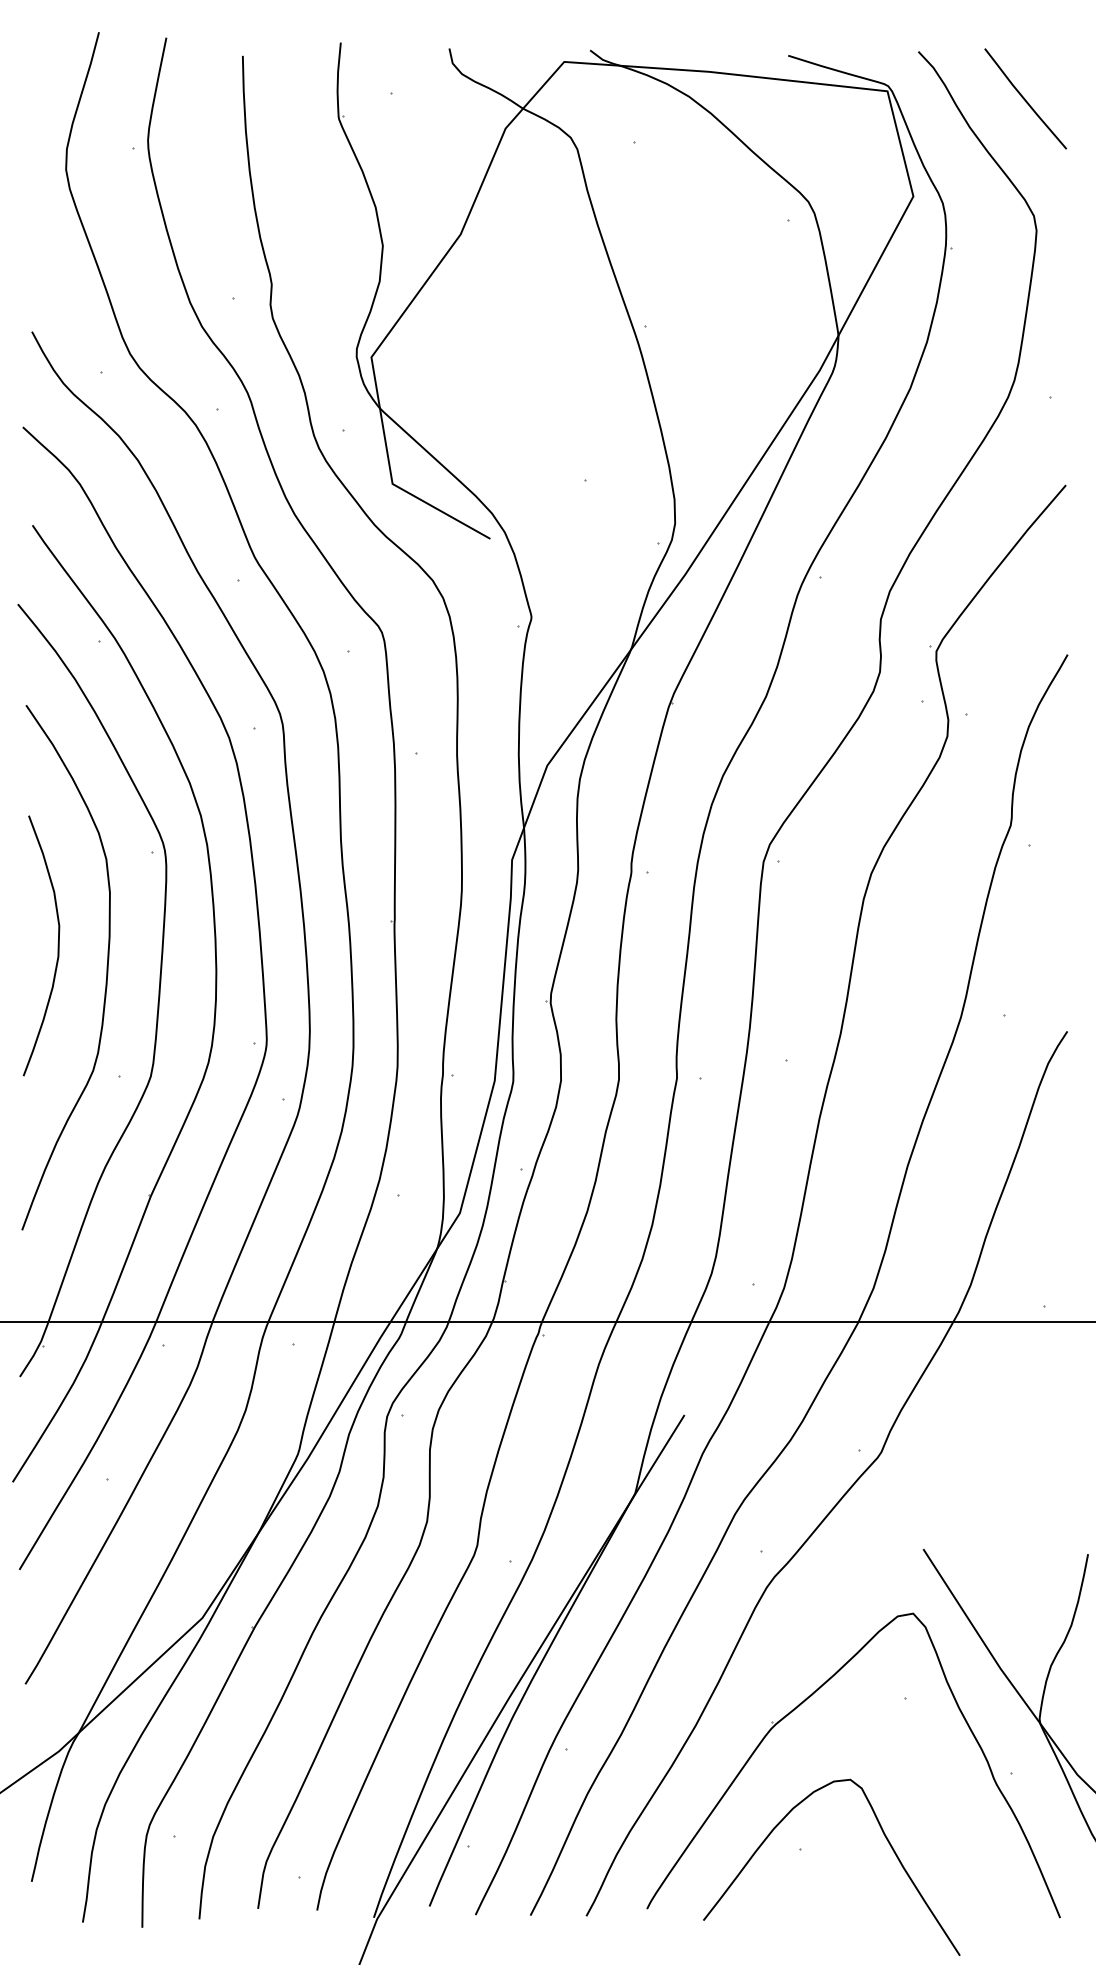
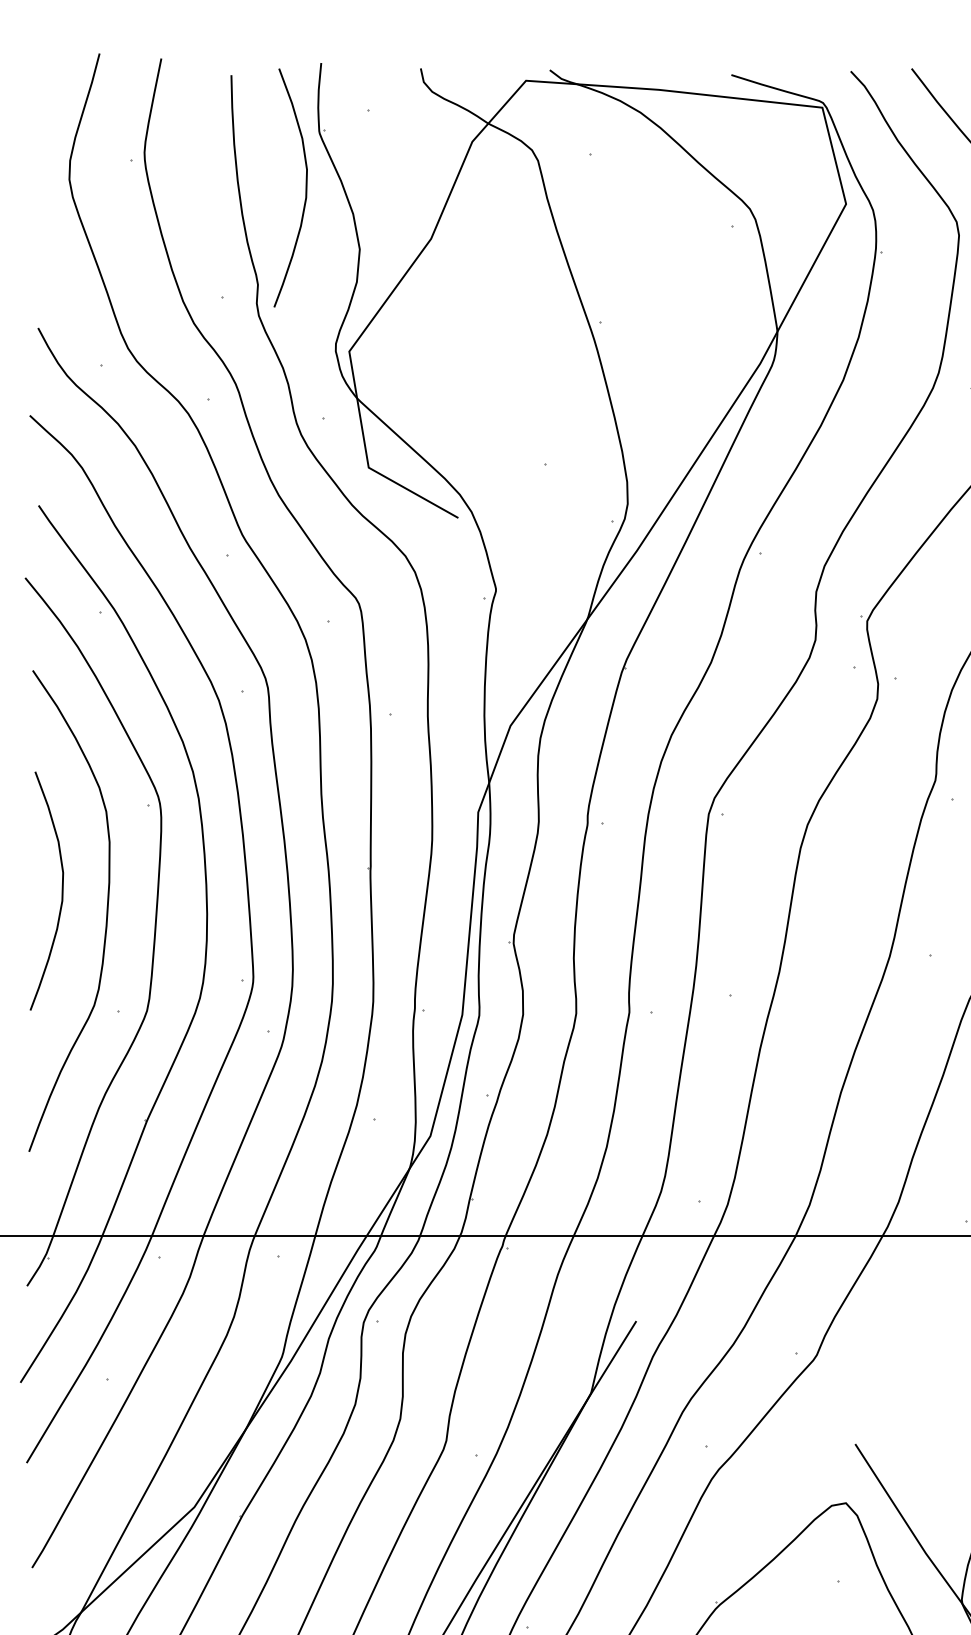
curve: (323, 178) -> (305, 187), added

